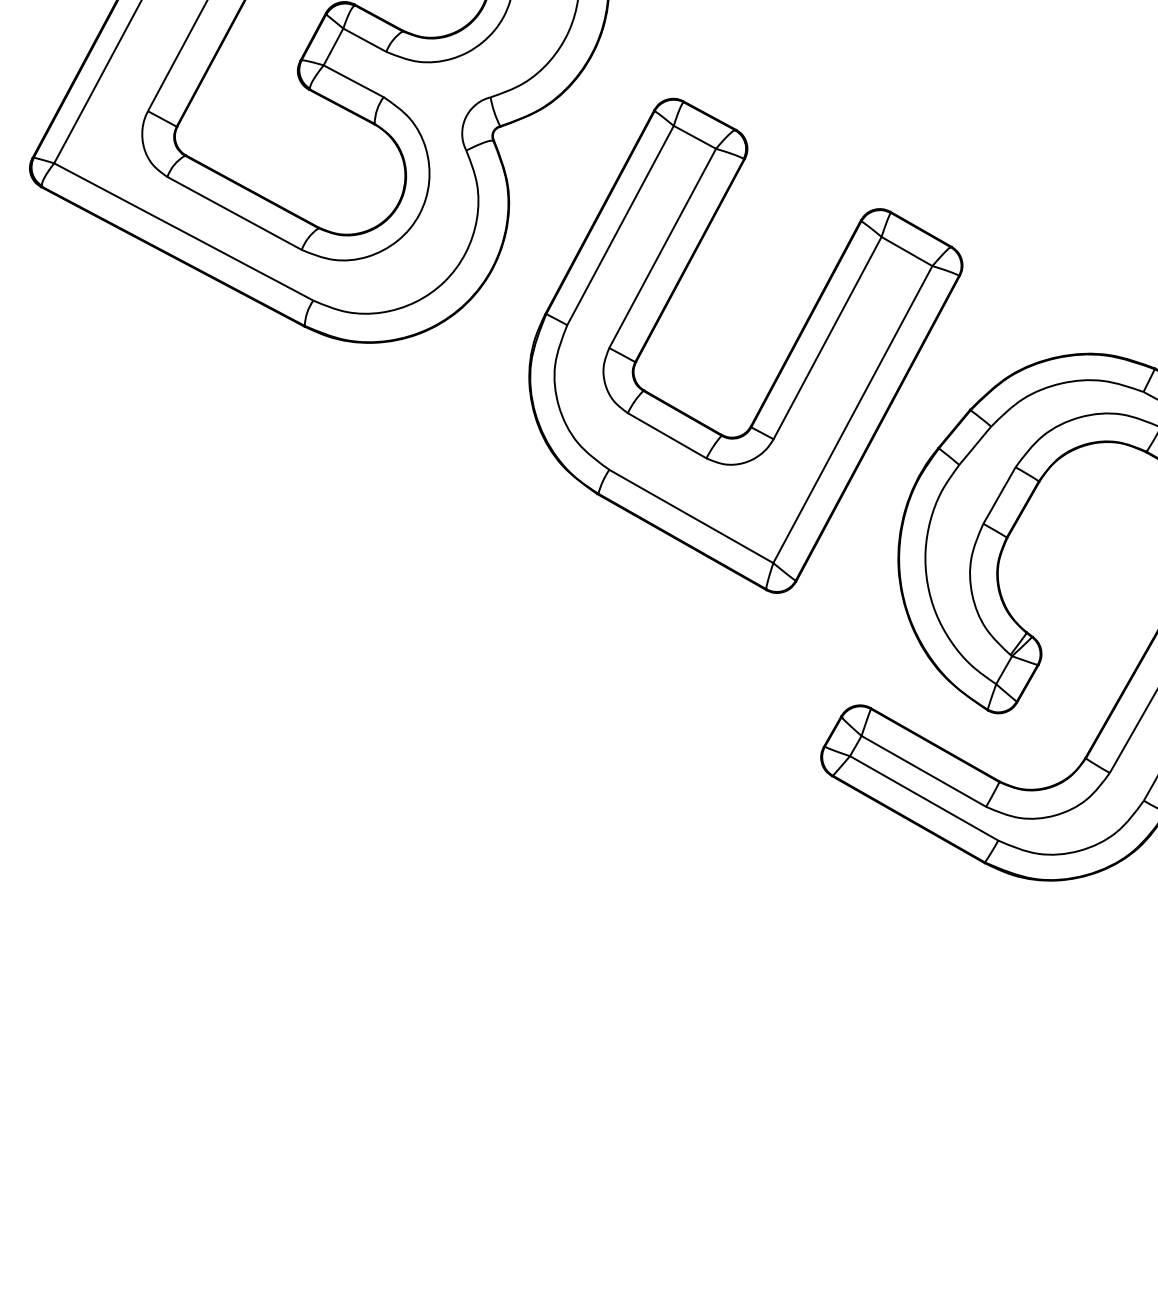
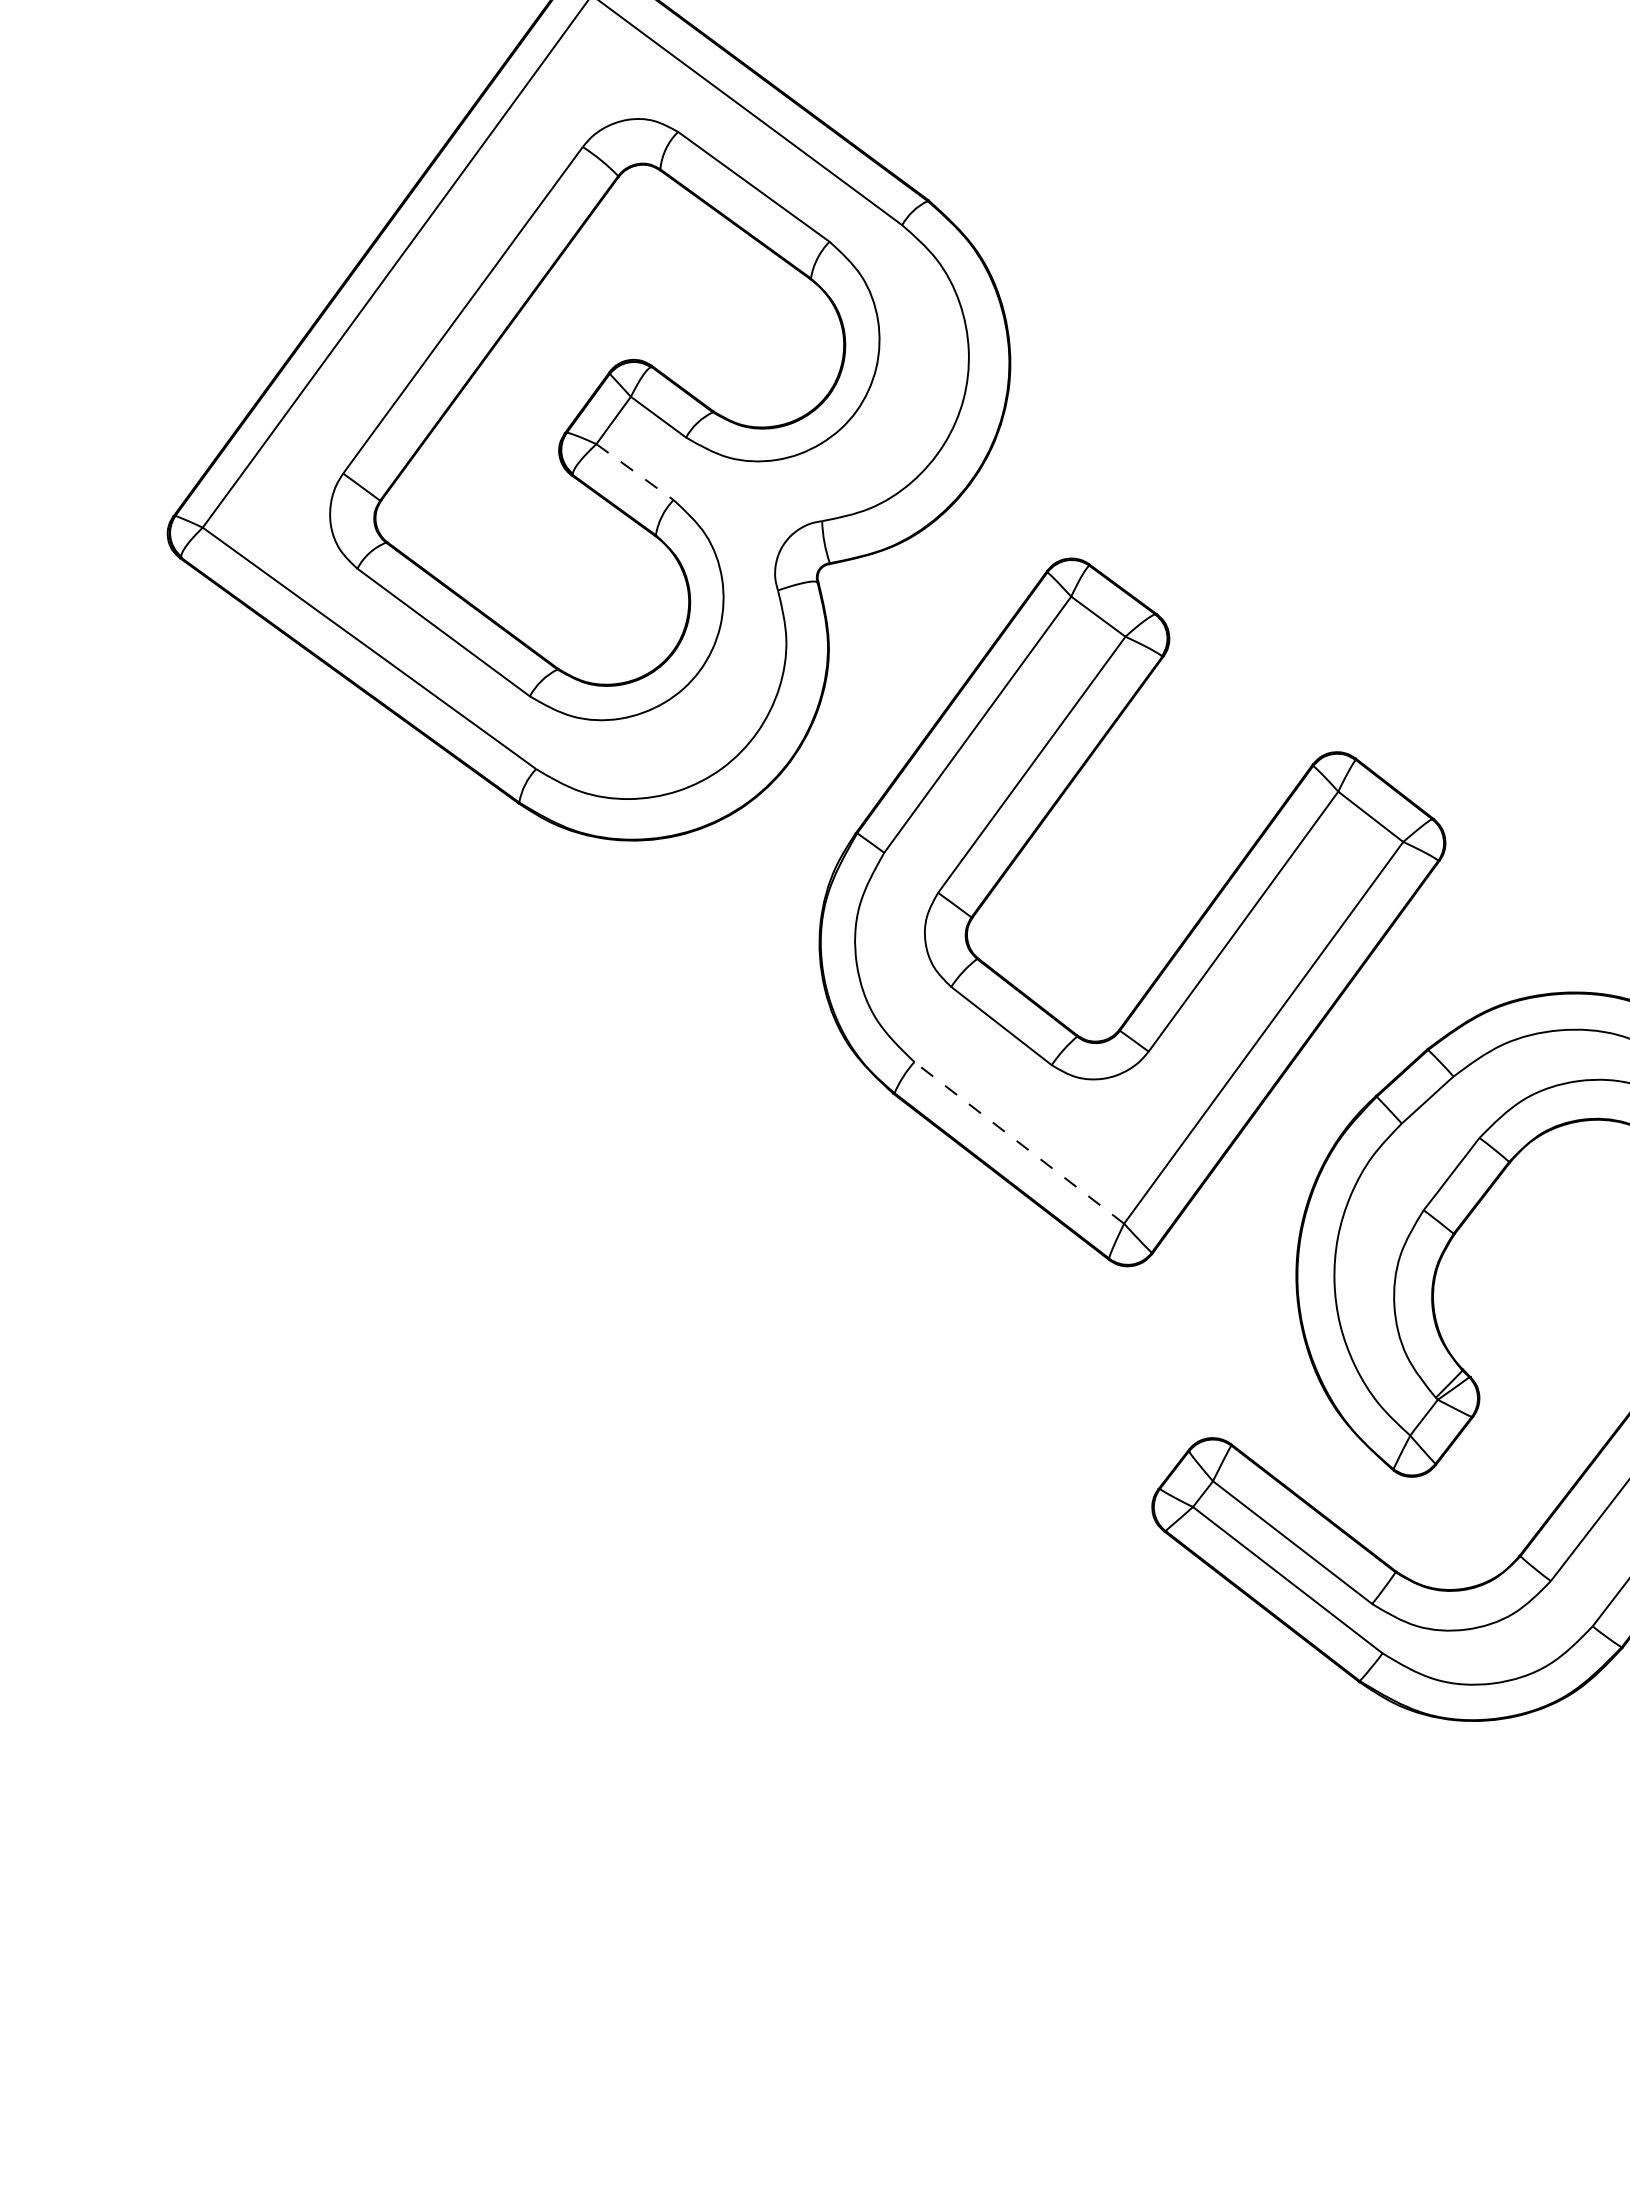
line: (353, 81) -> (634, 472), solid -> dashed
line: (690, 516) -> (1018, 1142), solid -> dashed

